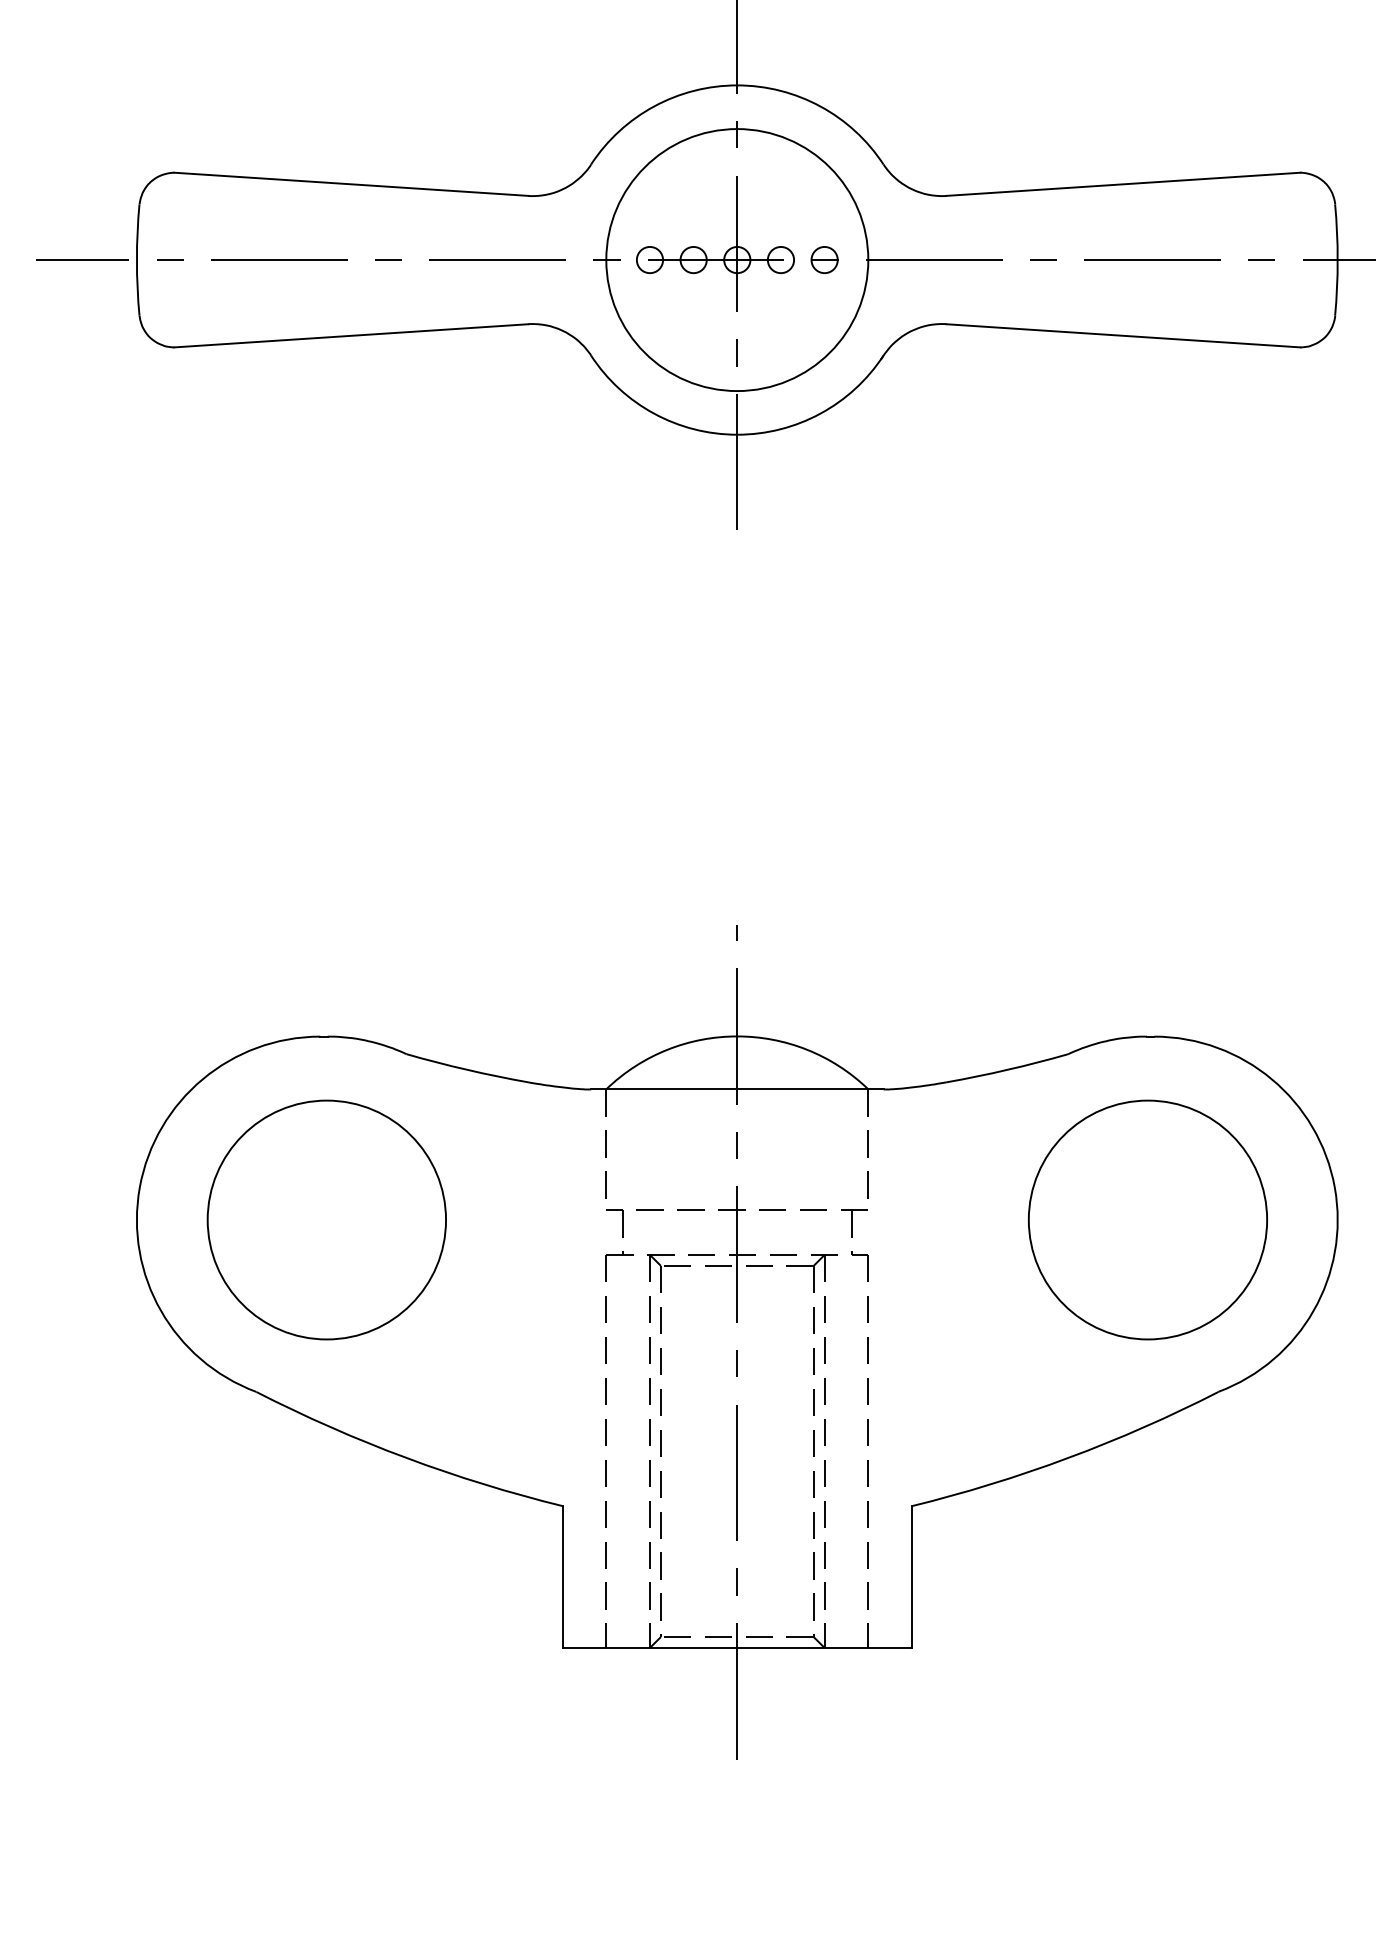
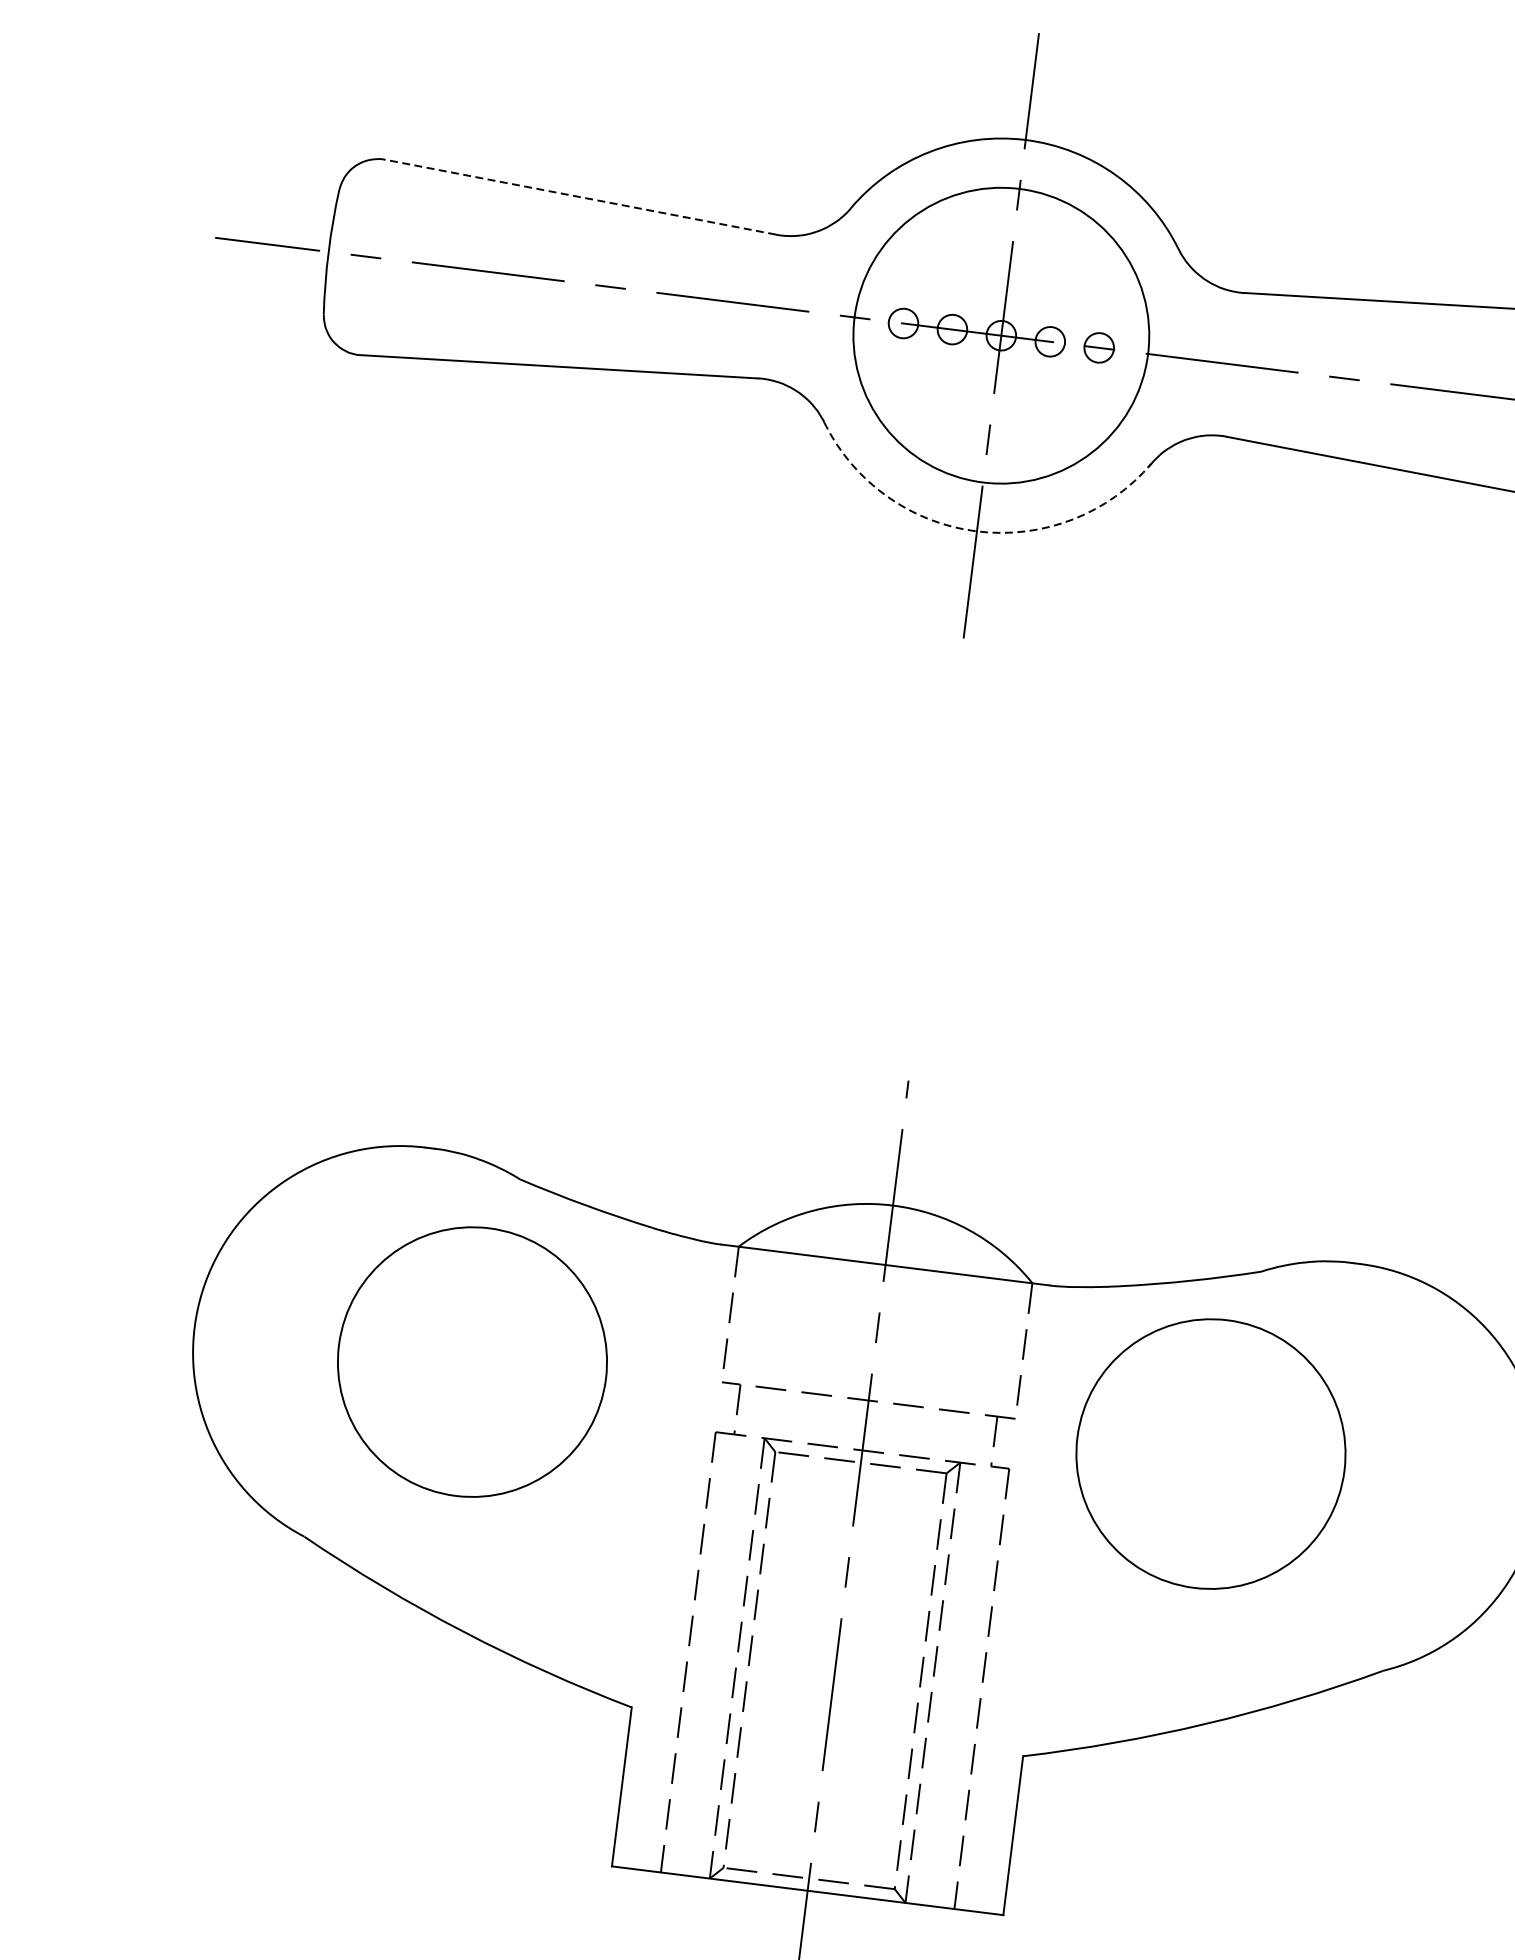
line: (350, 184) -> (578, 197), solid -> dashed
arc: (737, 434) -> (977, 531), solid -> dashed
part: (326, 1219) -> (472, 1361), moved
part: (1147, 1219) -> (1210, 1453), moved

